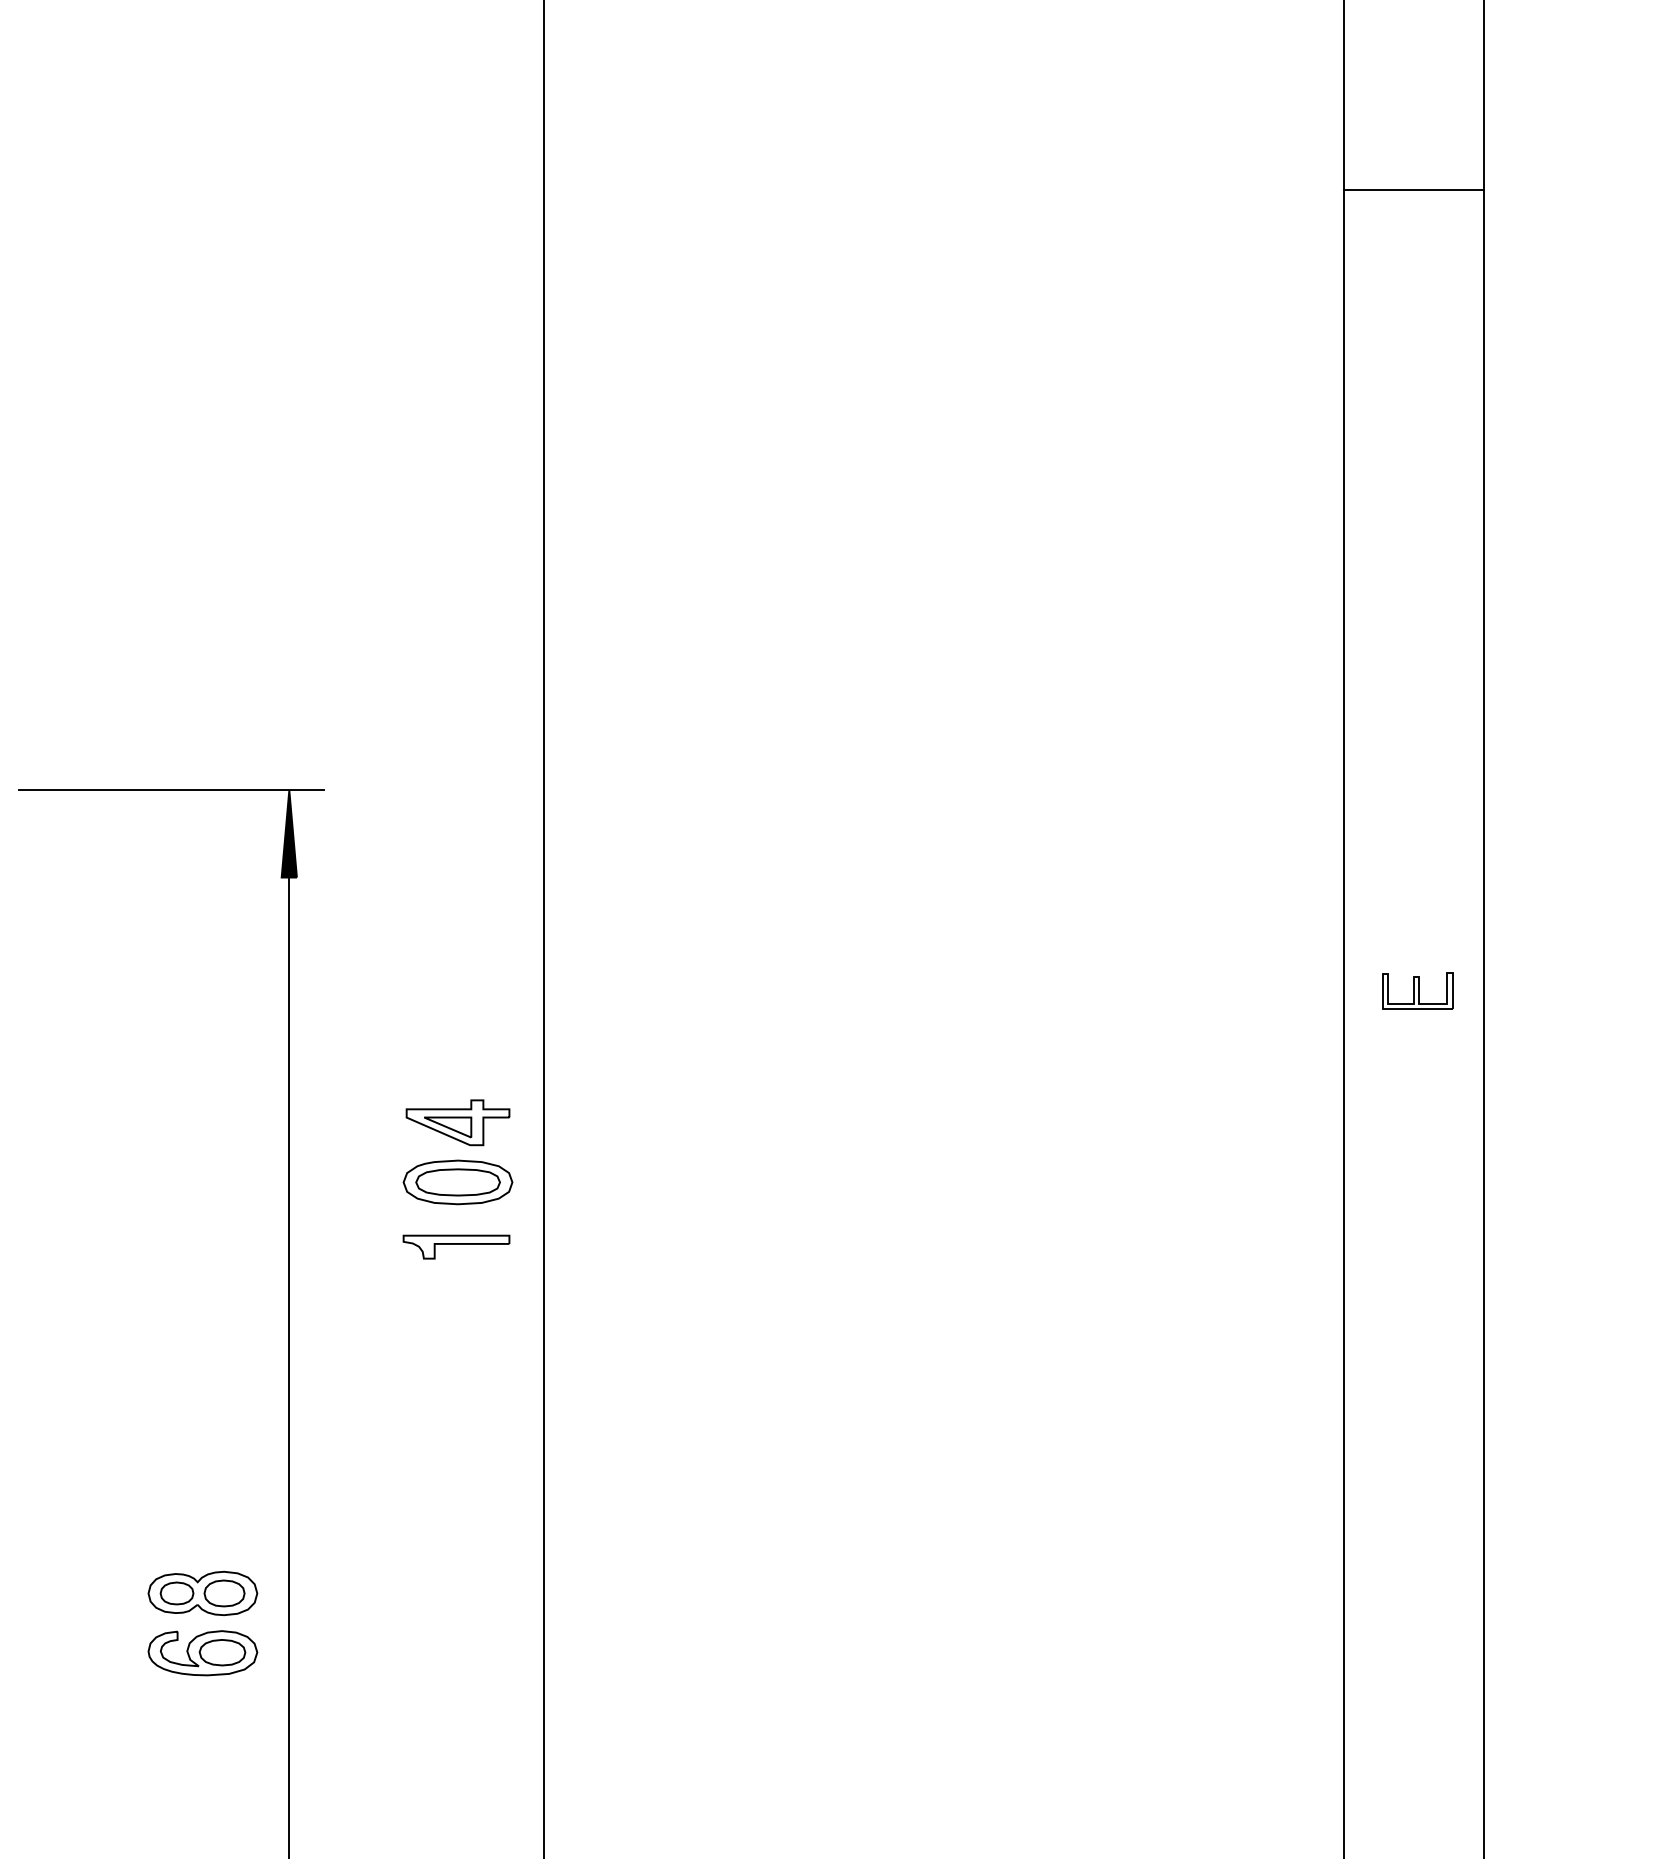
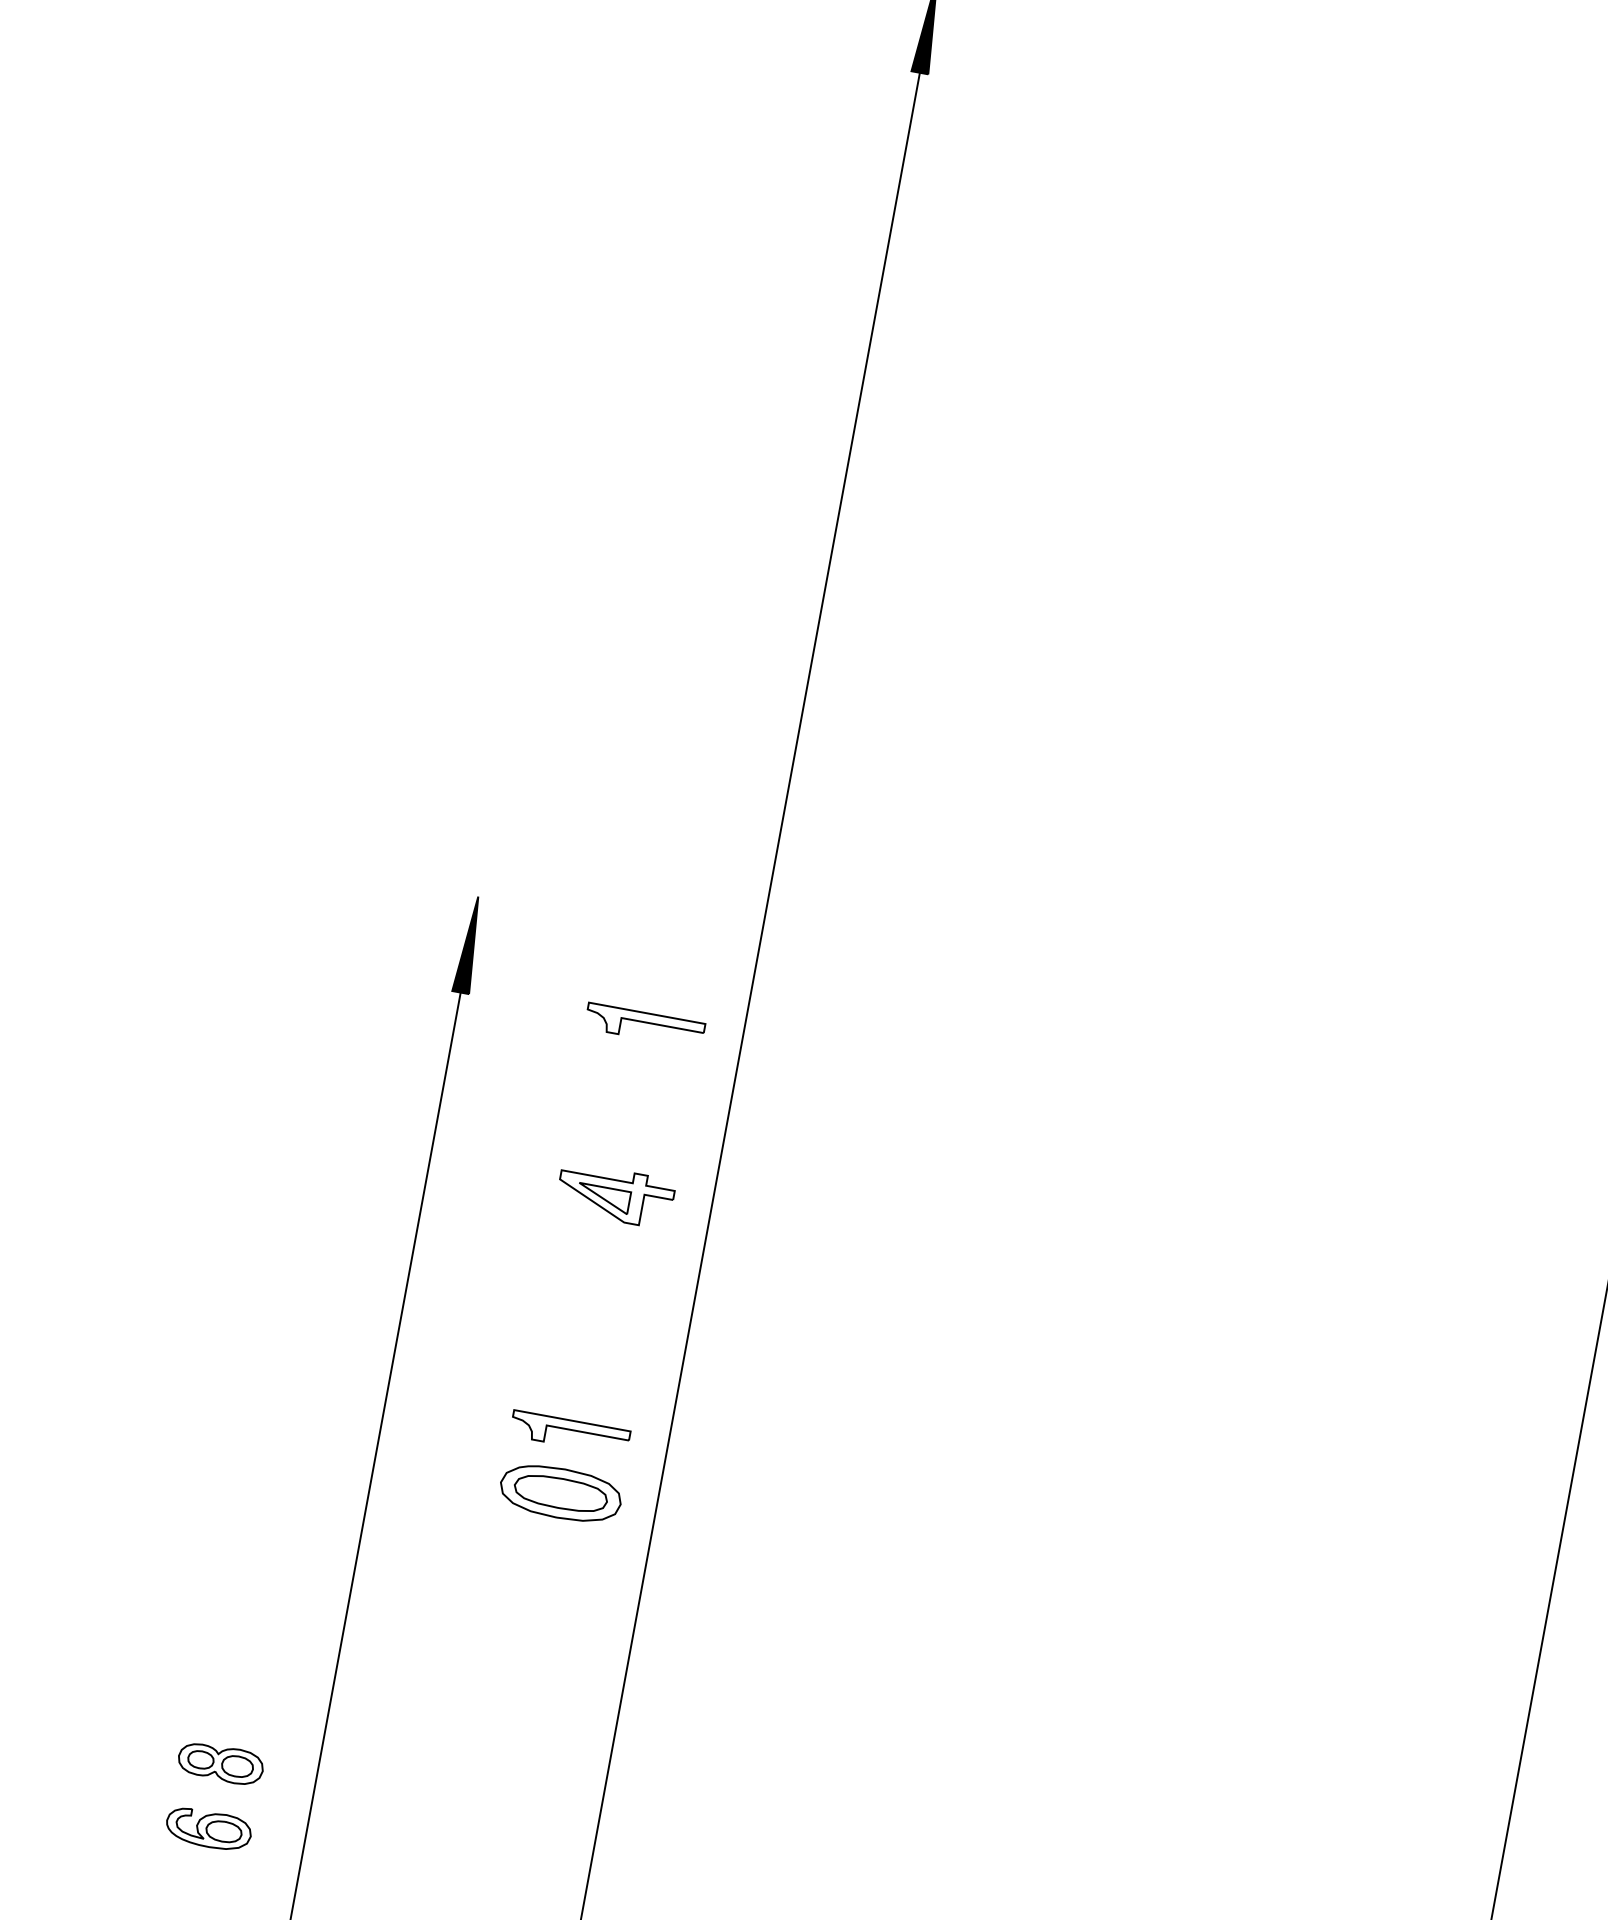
line: (171, 790) -> (348, 872), removed
part: (456, 876) -> (645, 1025), added
part: (457, 1122) -> (614, 1195), moved
part: (457, 1182) -> (560, 1493), moved
part: (202, 1593) -> (220, 1763), size x0.7
part: (202, 1653) -> (208, 1829), size x0.7

